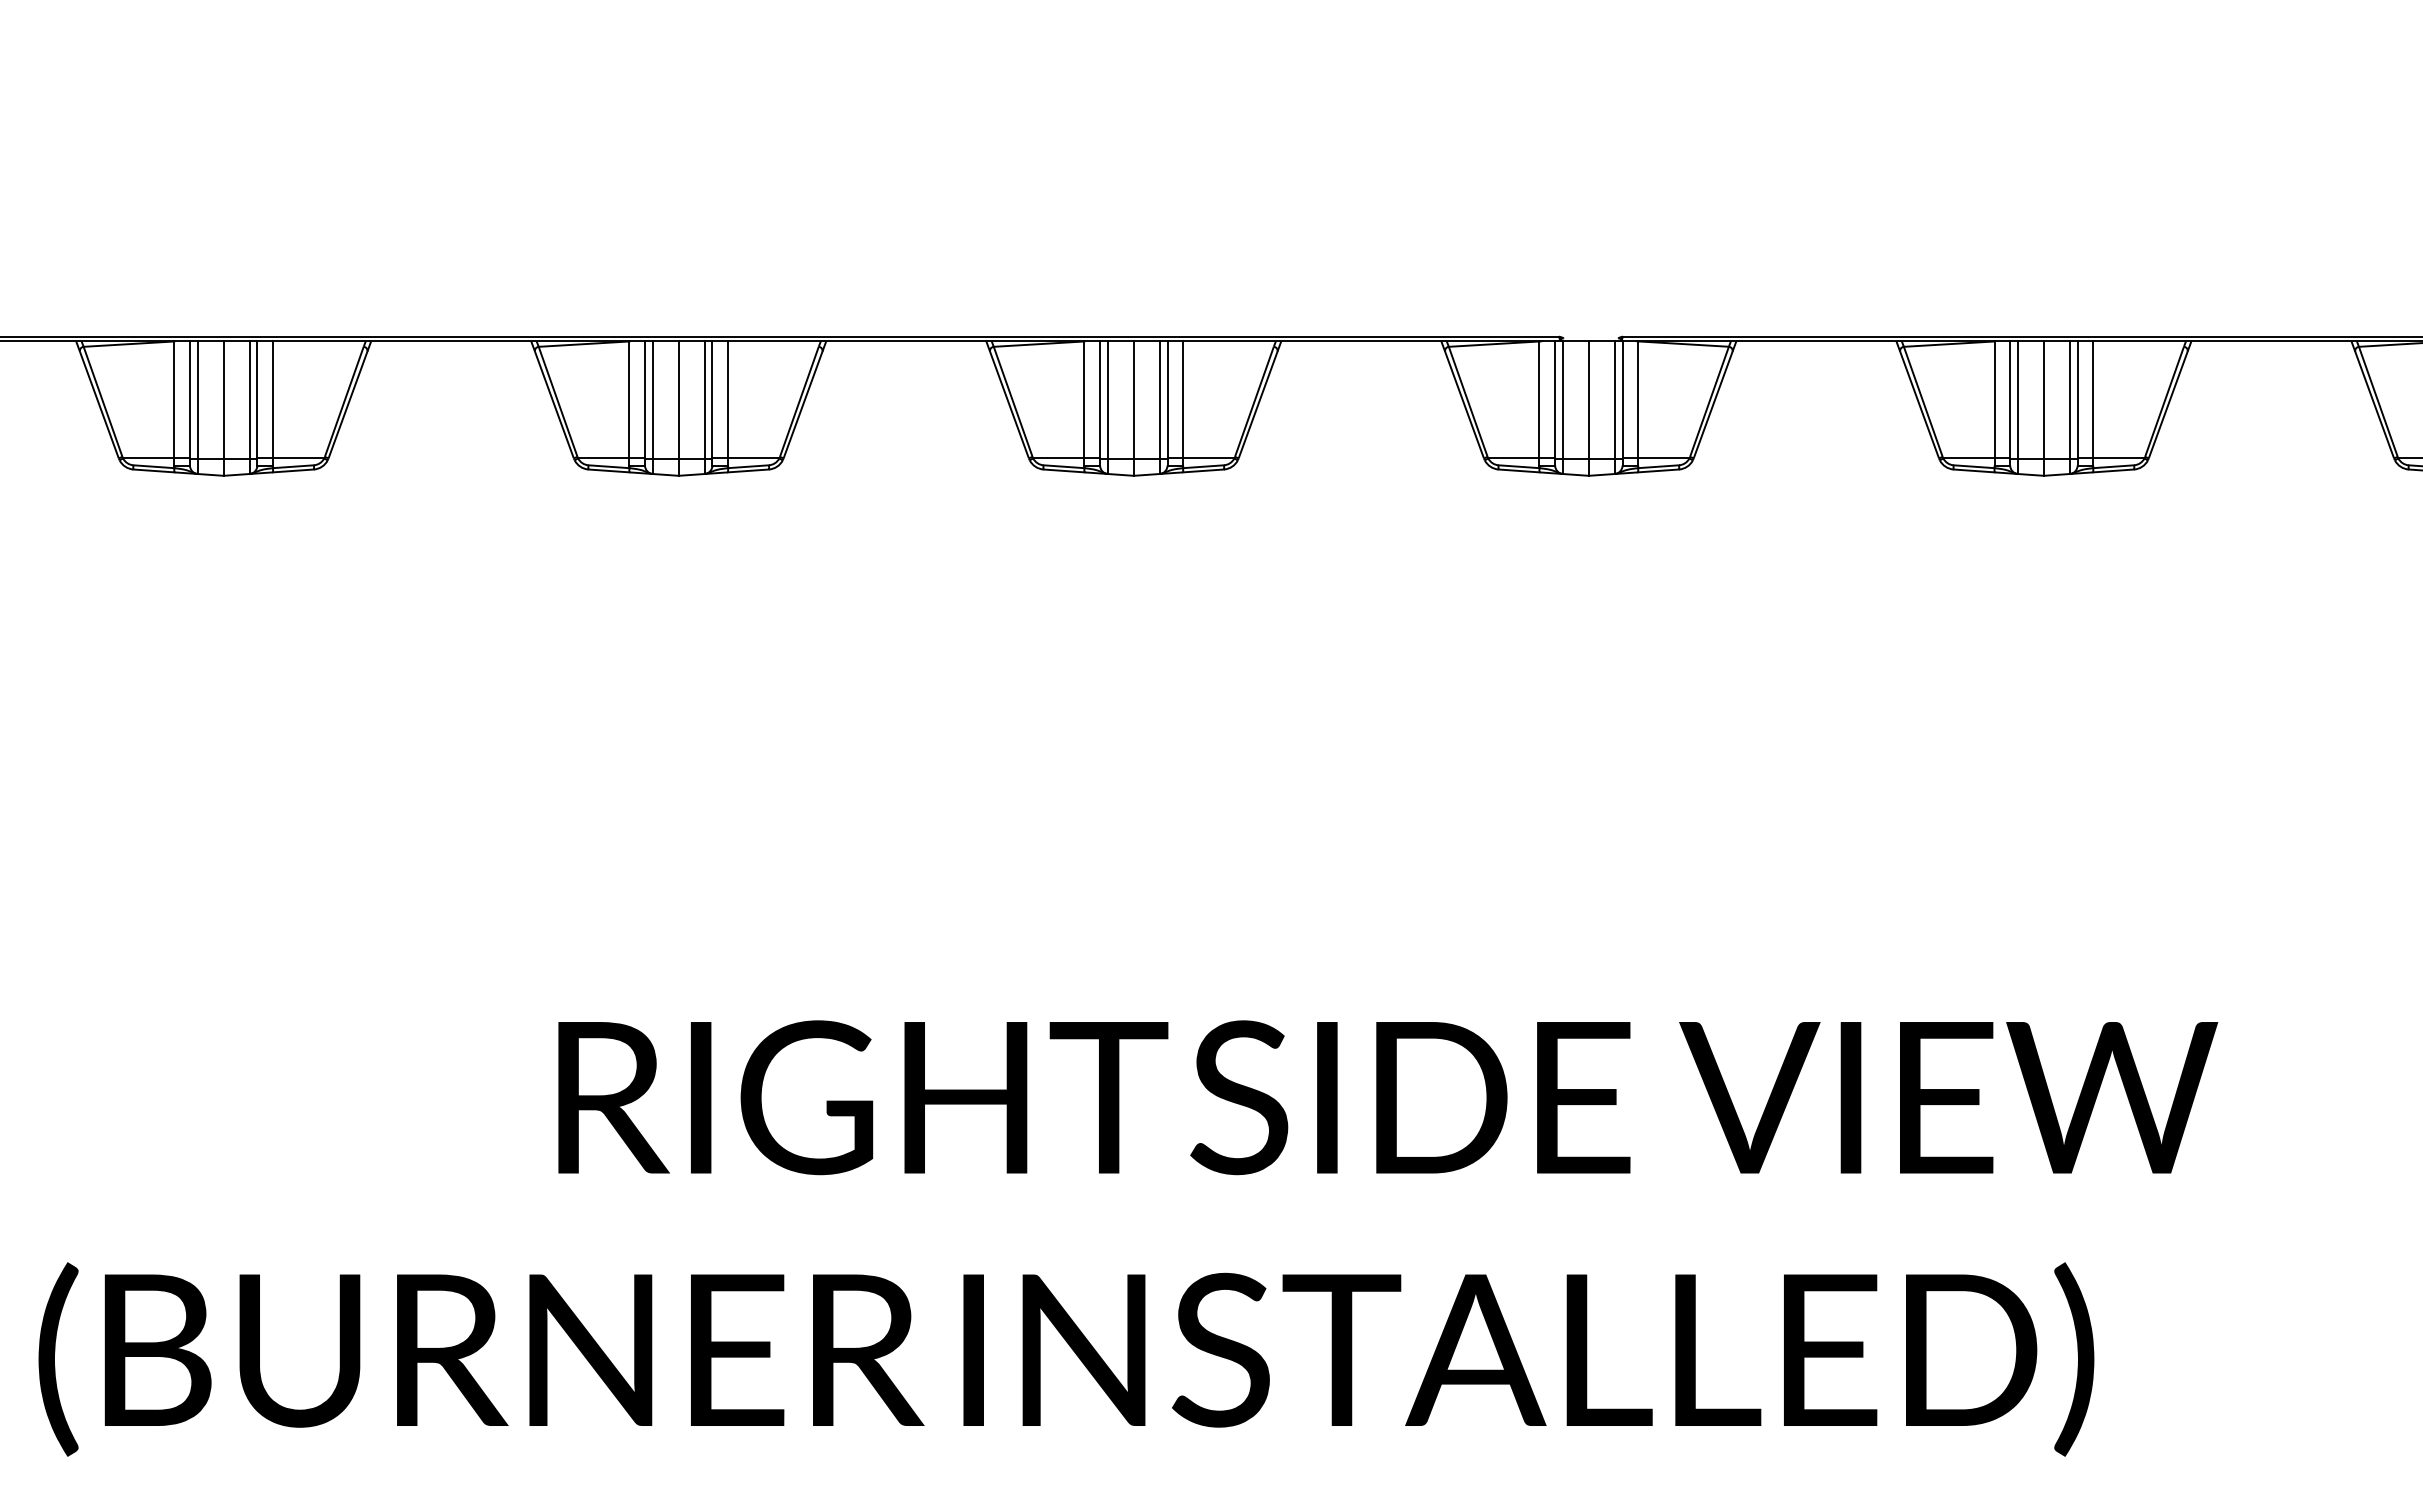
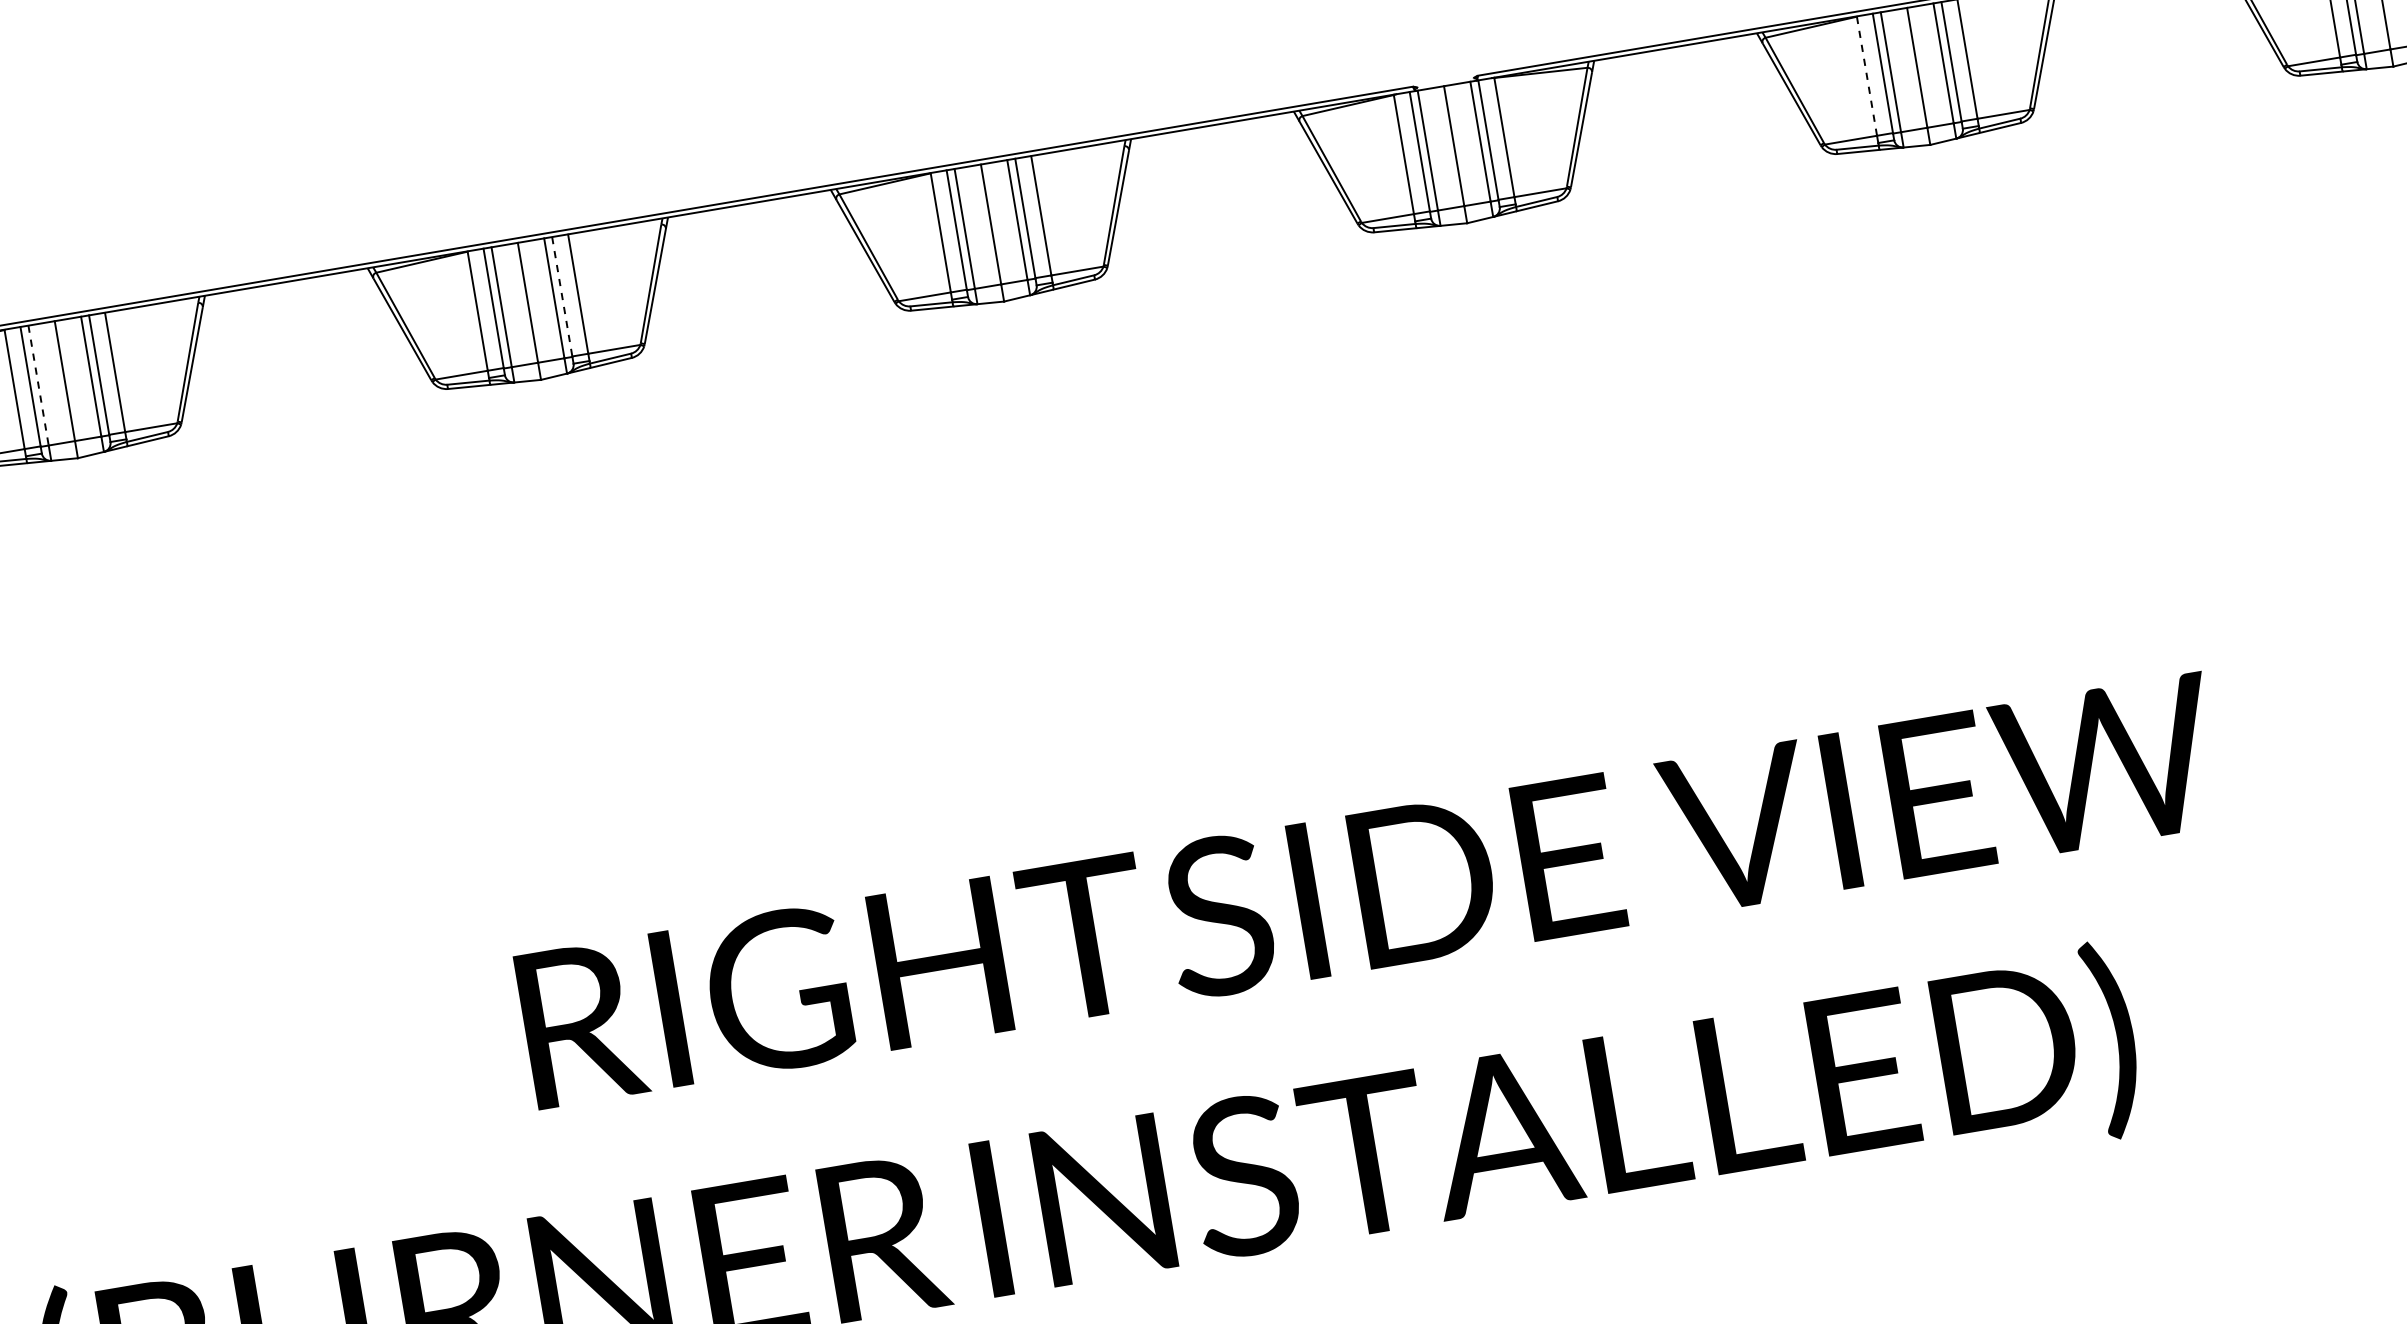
line: (1994, 399) -> (1866, 75), solid -> dashed
line: (197, 400) -> (38, 386), solid -> dashed
line: (712, 400) -> (562, 297), solid -> dashed

